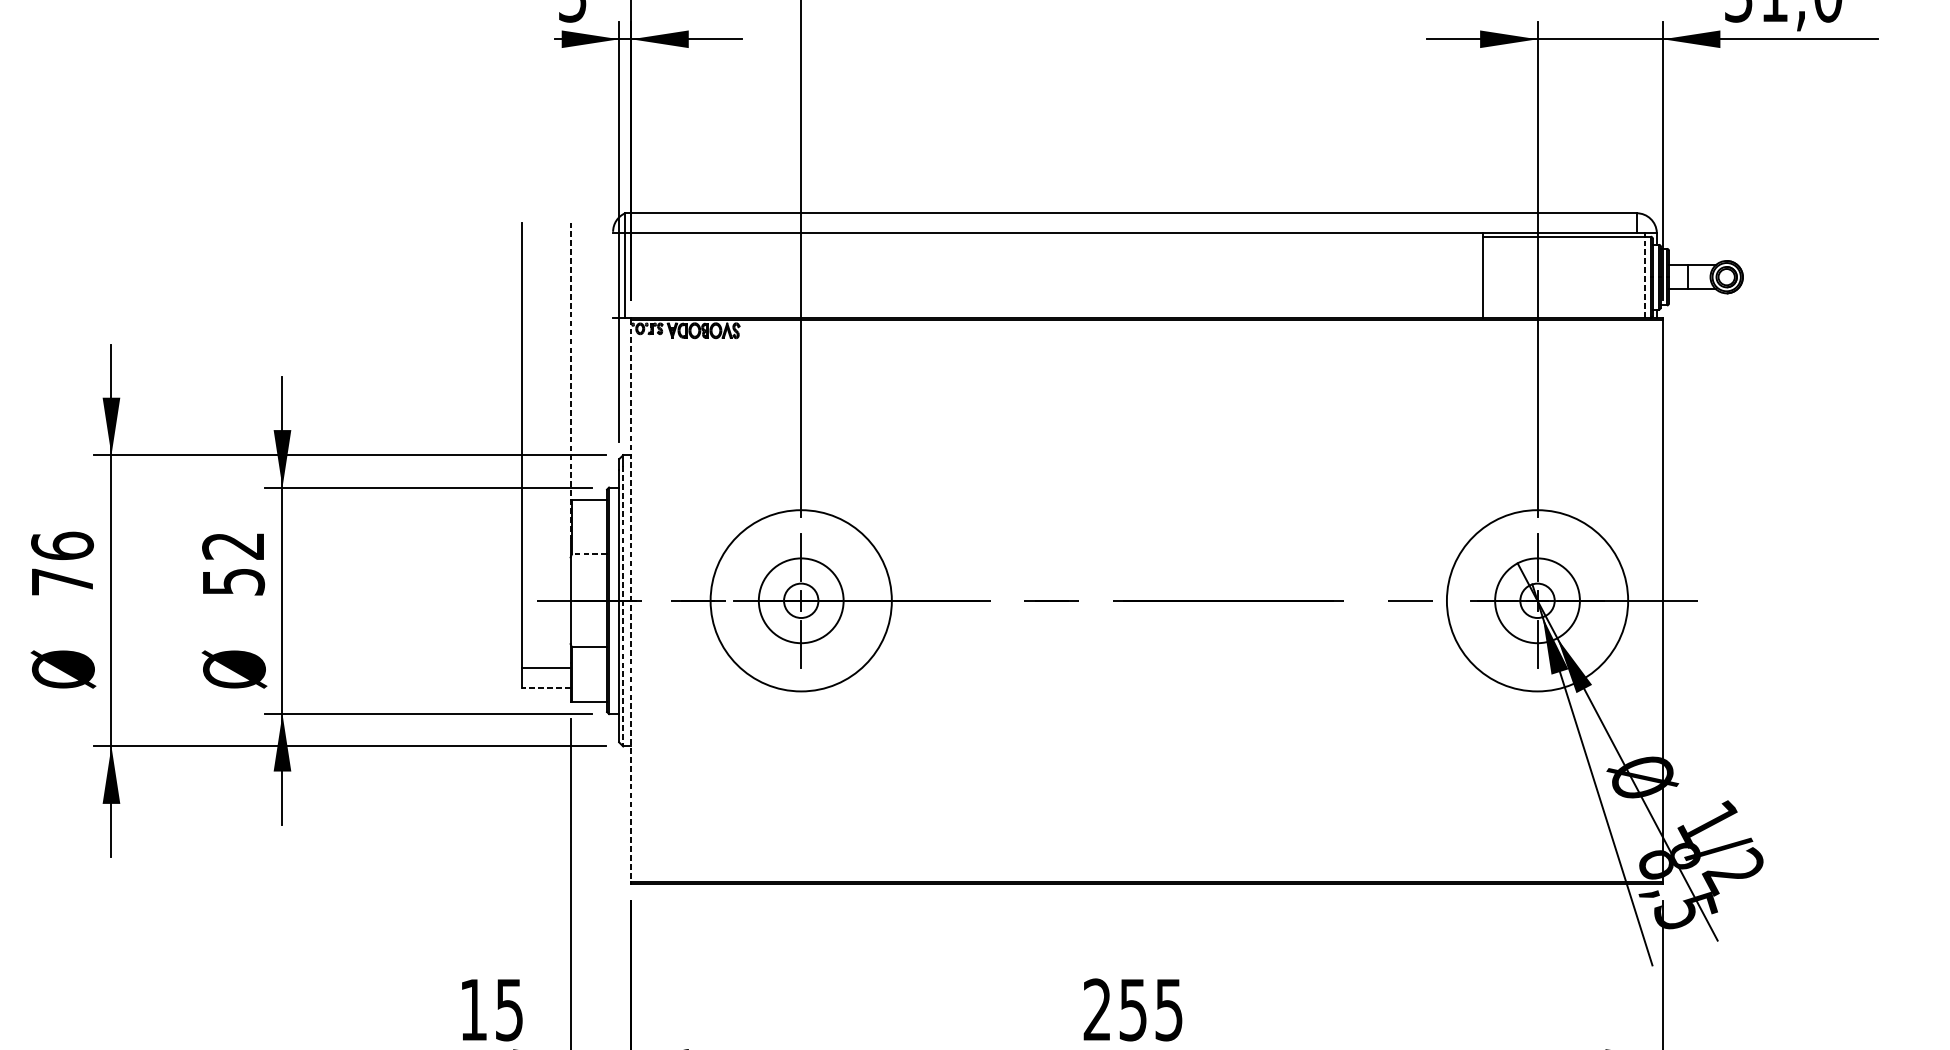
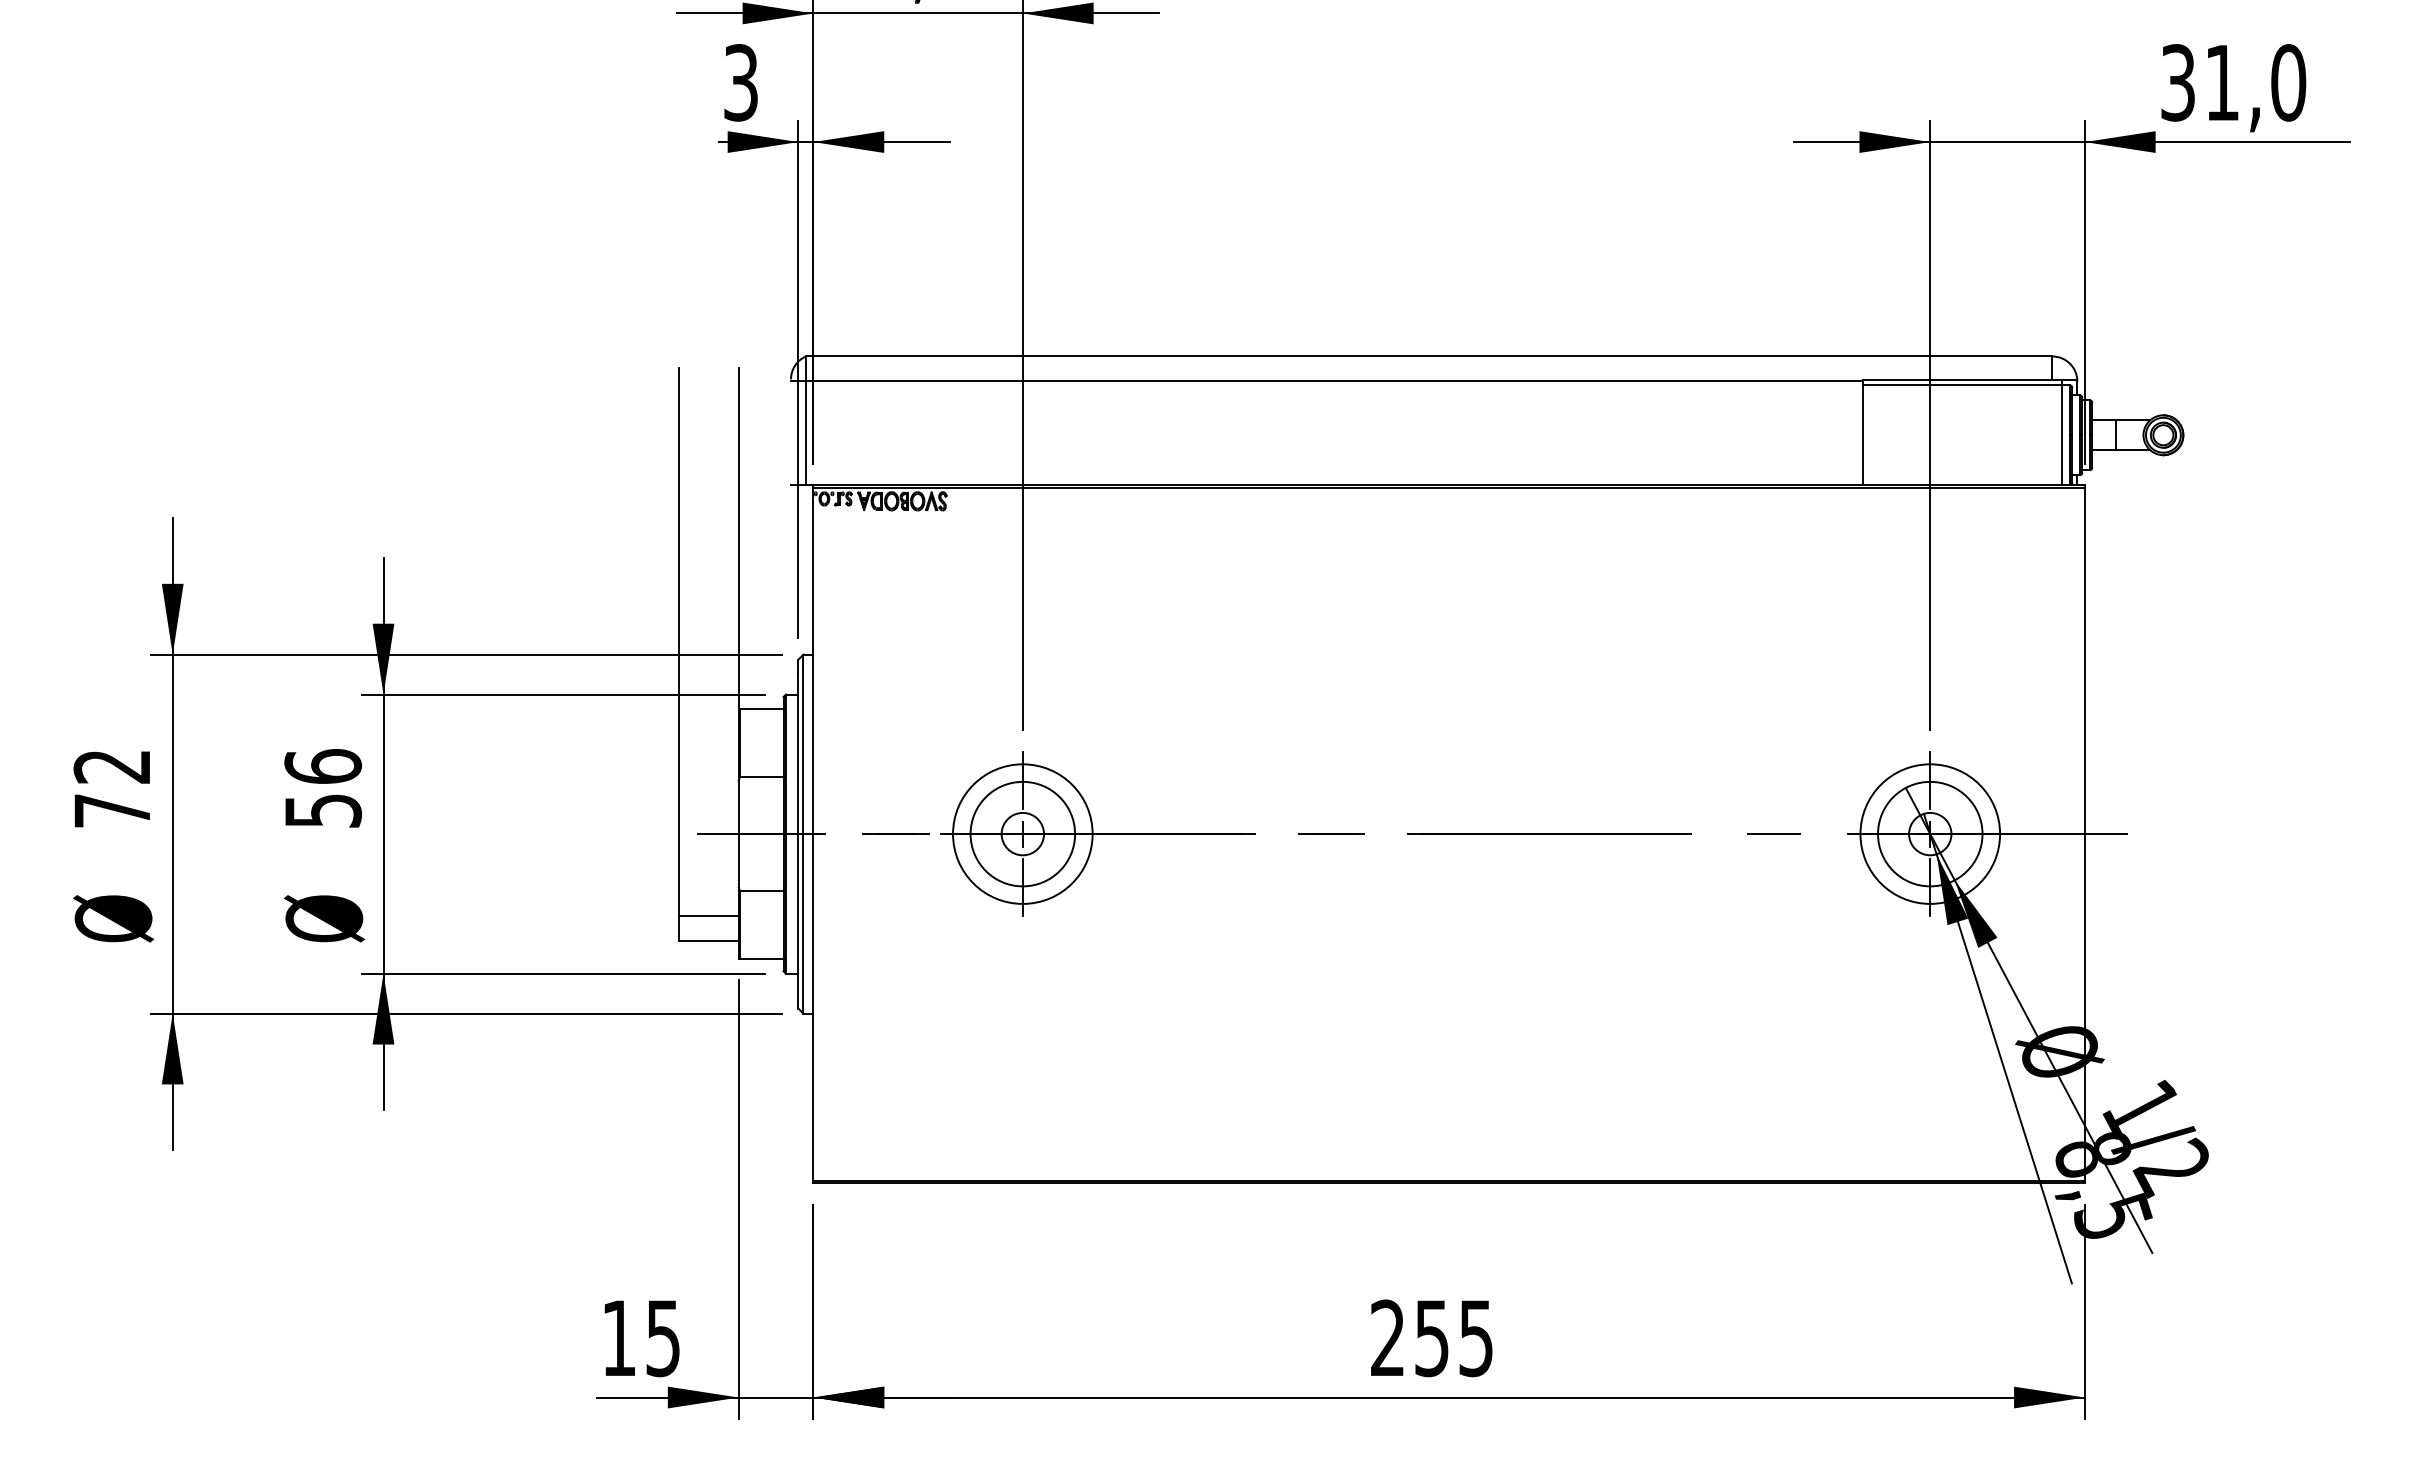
line: (1644, 277) -> (2062, 435), dashed -> solid
line: (570, 380) -> (738, 562), dashed -> solid
text: (62, 545) -> (112, 766), 76 -> 72
text: (233, 545) -> (323, 766), 52 -> 56
line: (589, 554) -> (761, 777), dashed -> solid
circle: (800, 600) -> (1022, 833), size x0.62
circle: (1537, 600) -> (1930, 833), size x0.62
line: (631, 601) -> (813, 834), dashed -> solid
line: (623, 605) -> (803, 840), dashed -> solid
line: (546, 687) -> (708, 941), dashed -> solid

